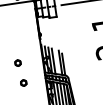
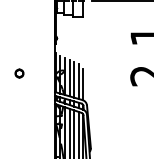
line: (57, 61) -> (74, 79), added
part: (23, 82) -> (23, 102), removed

